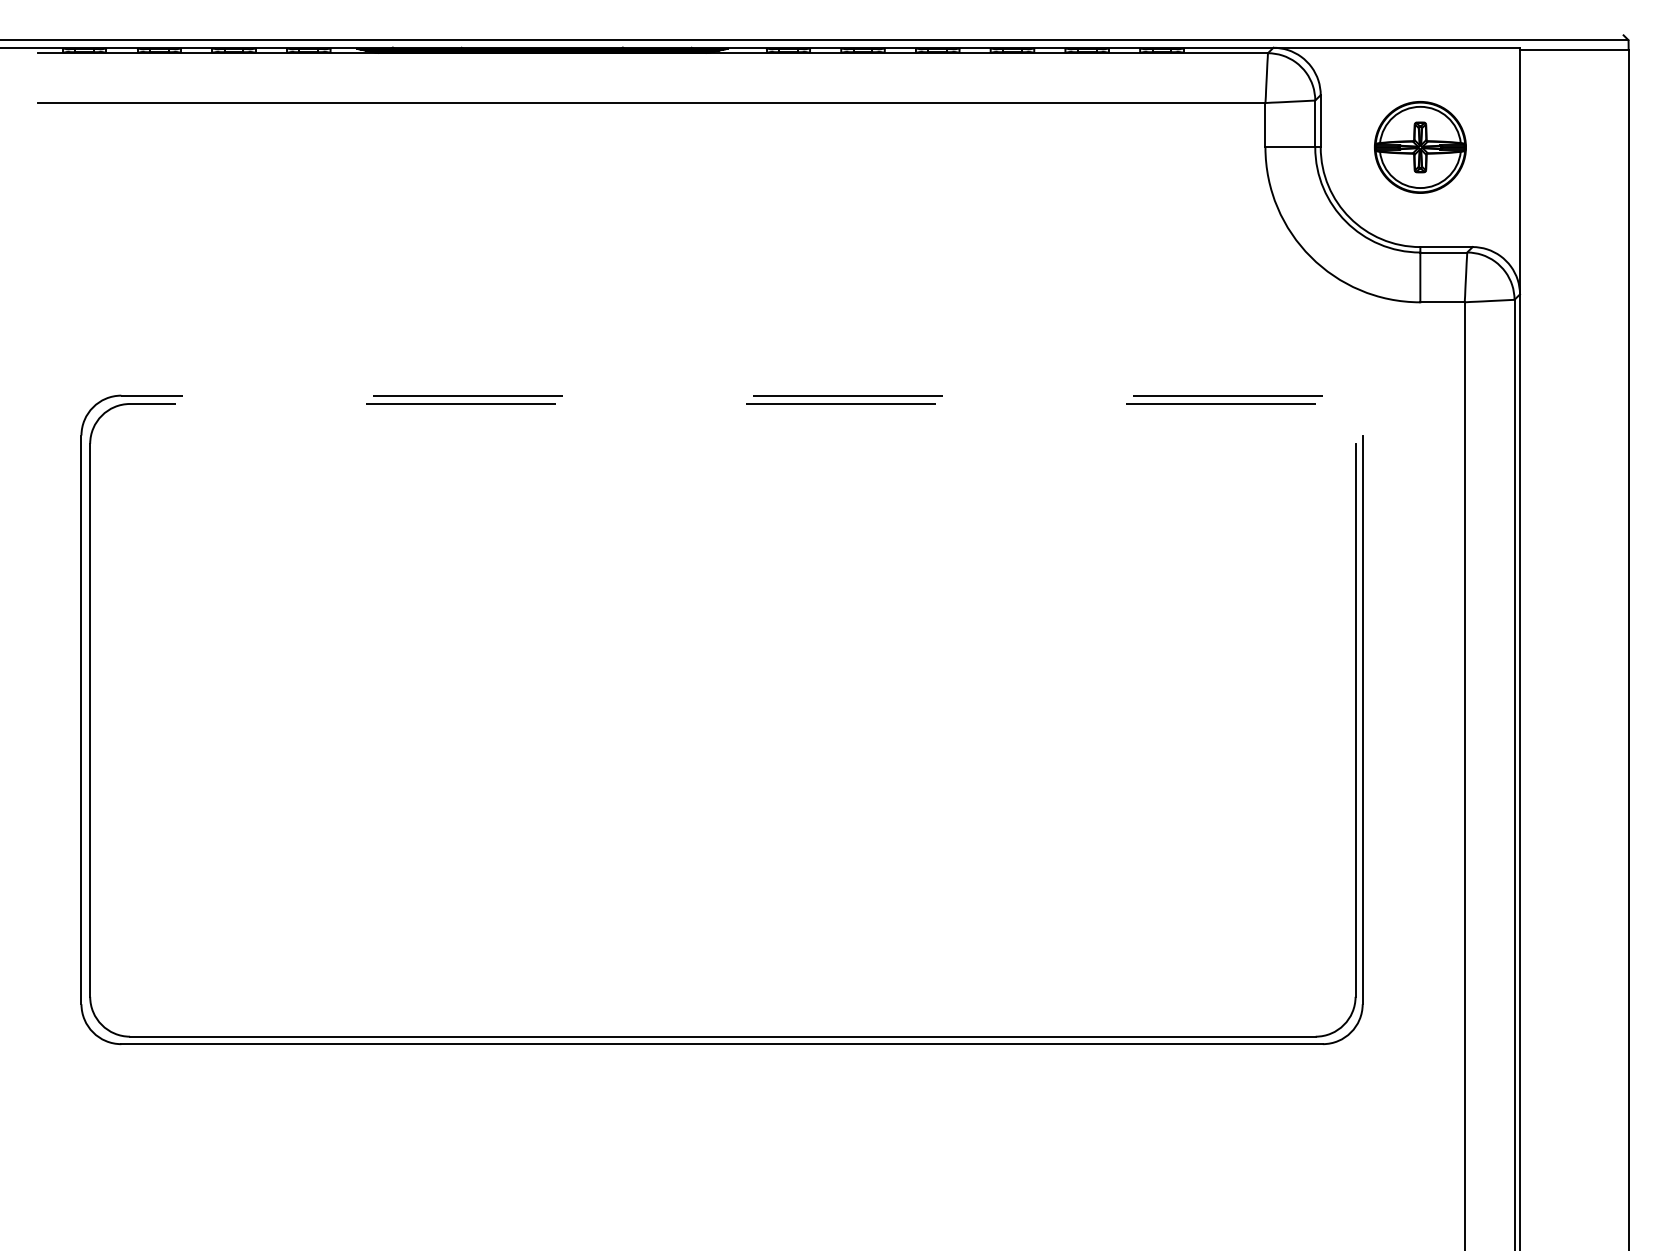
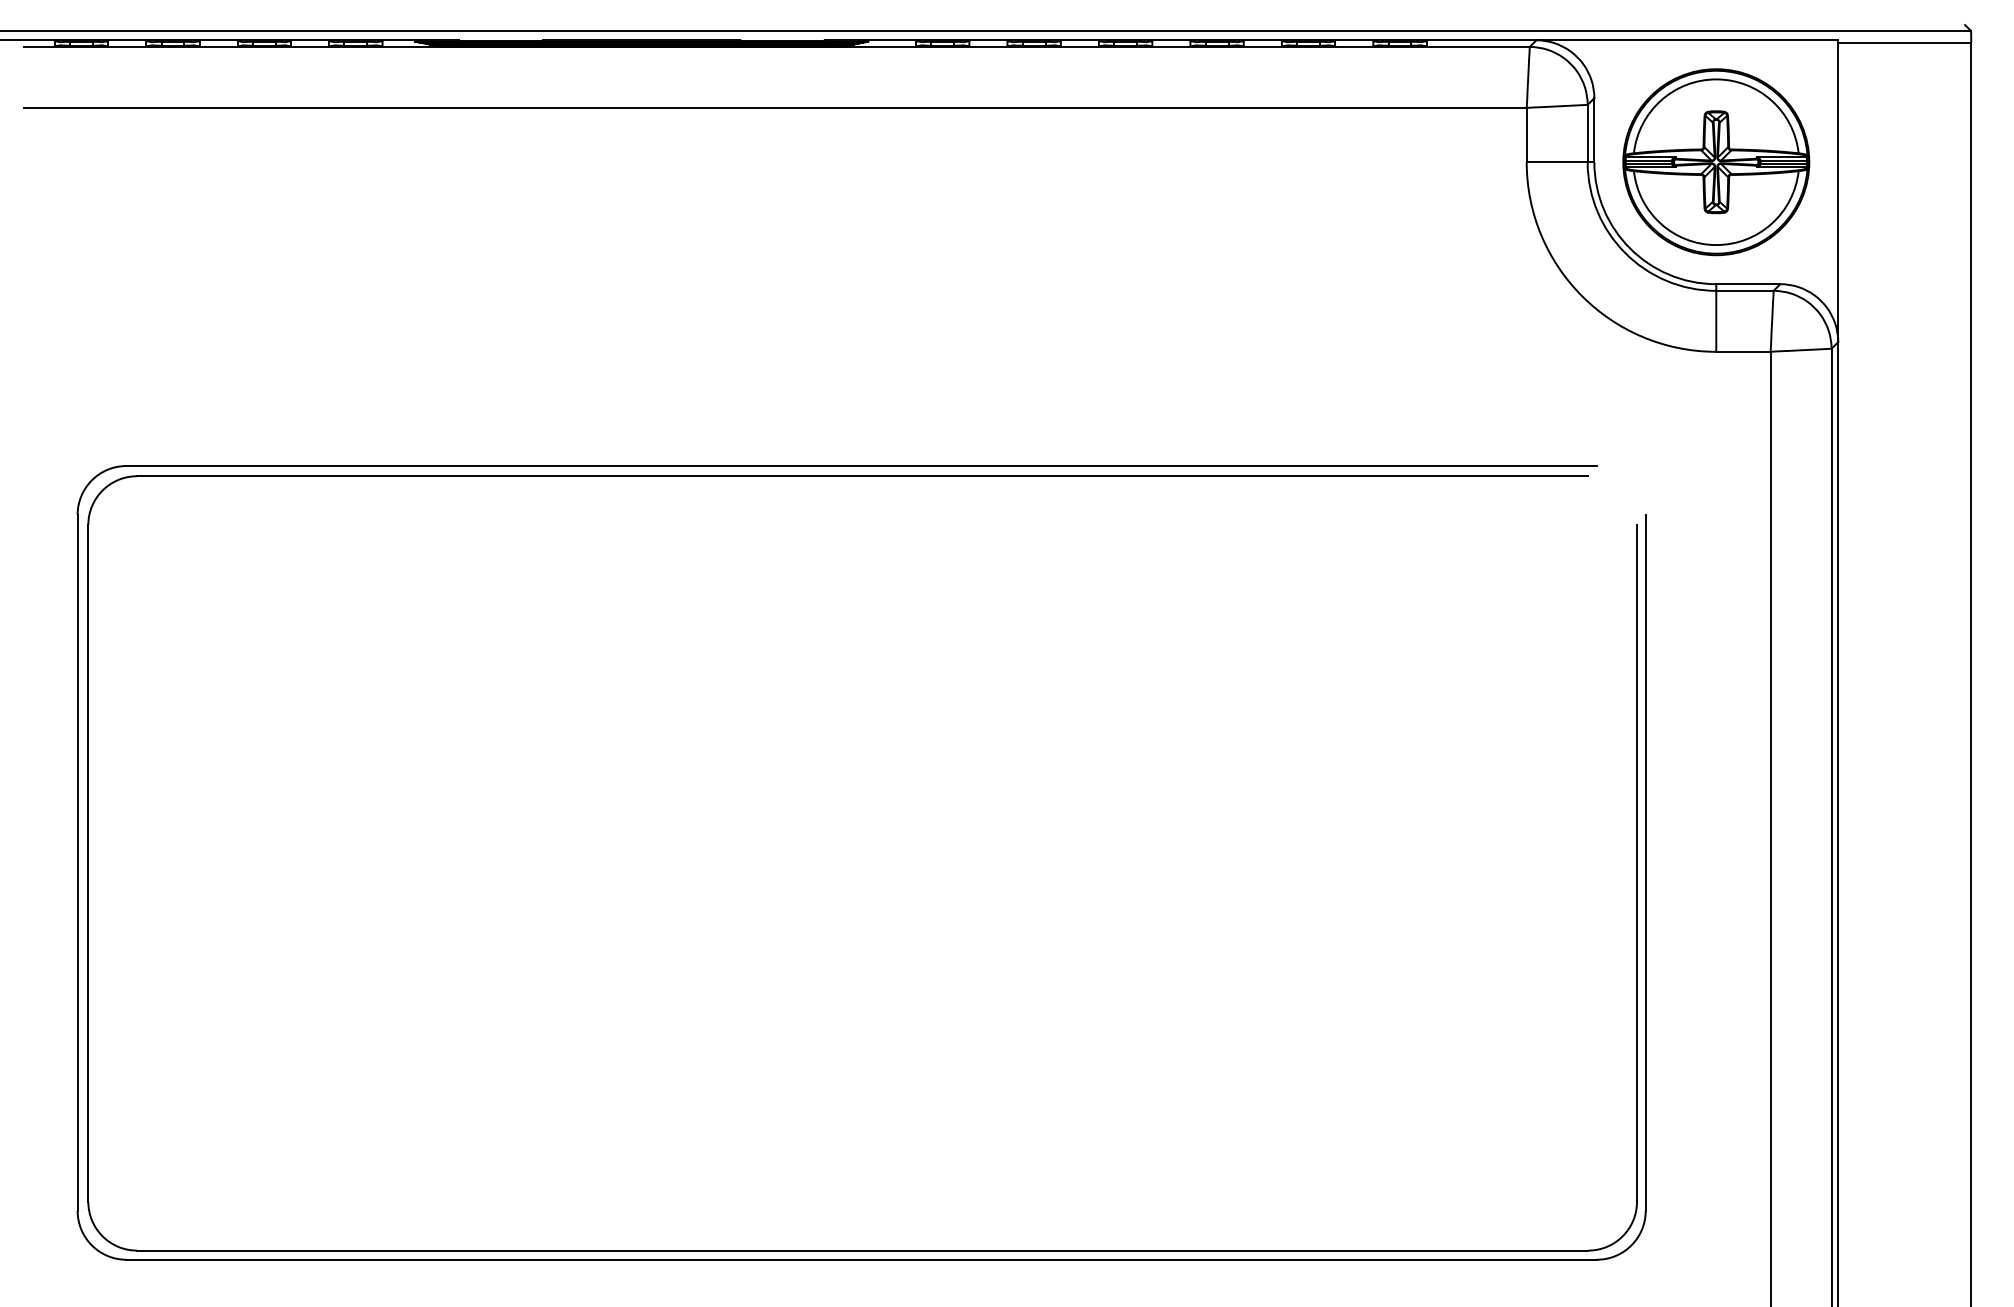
part: (1420, 147) -> (1716, 162), size x1.67
line: (722, 395) -> (862, 465), dashed -> solid
line: (722, 404) -> (862, 476), dashed -> solid

